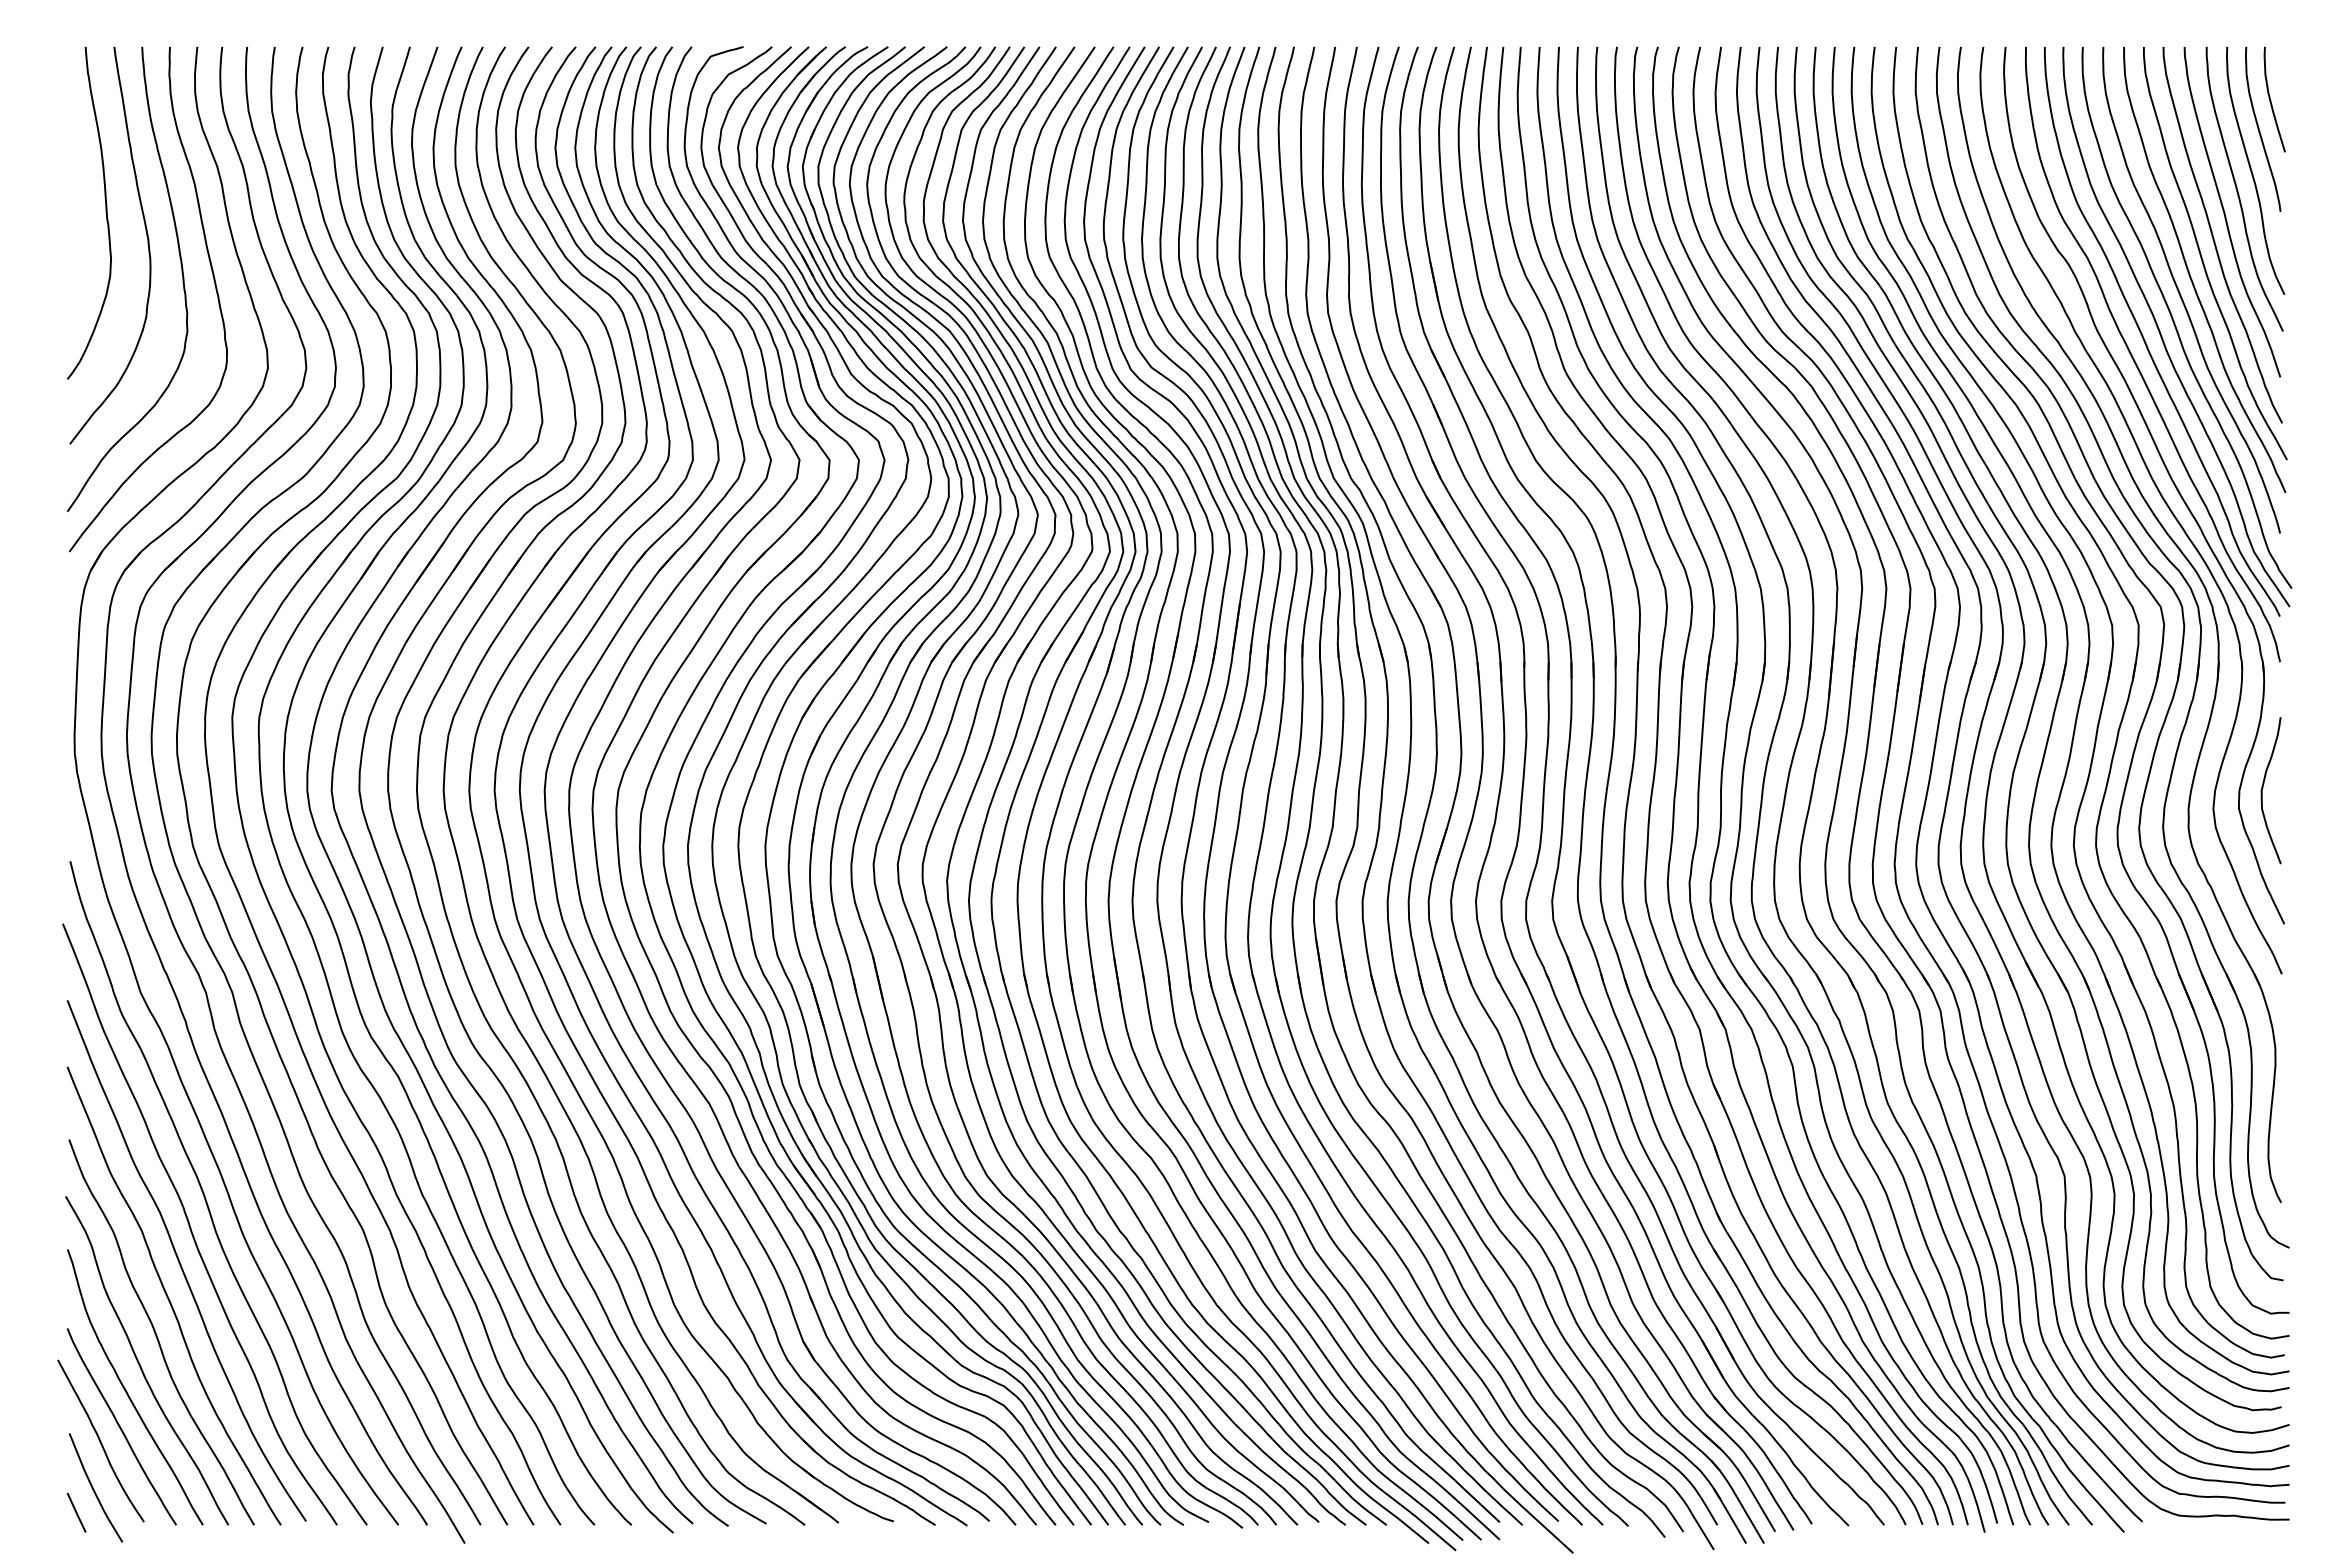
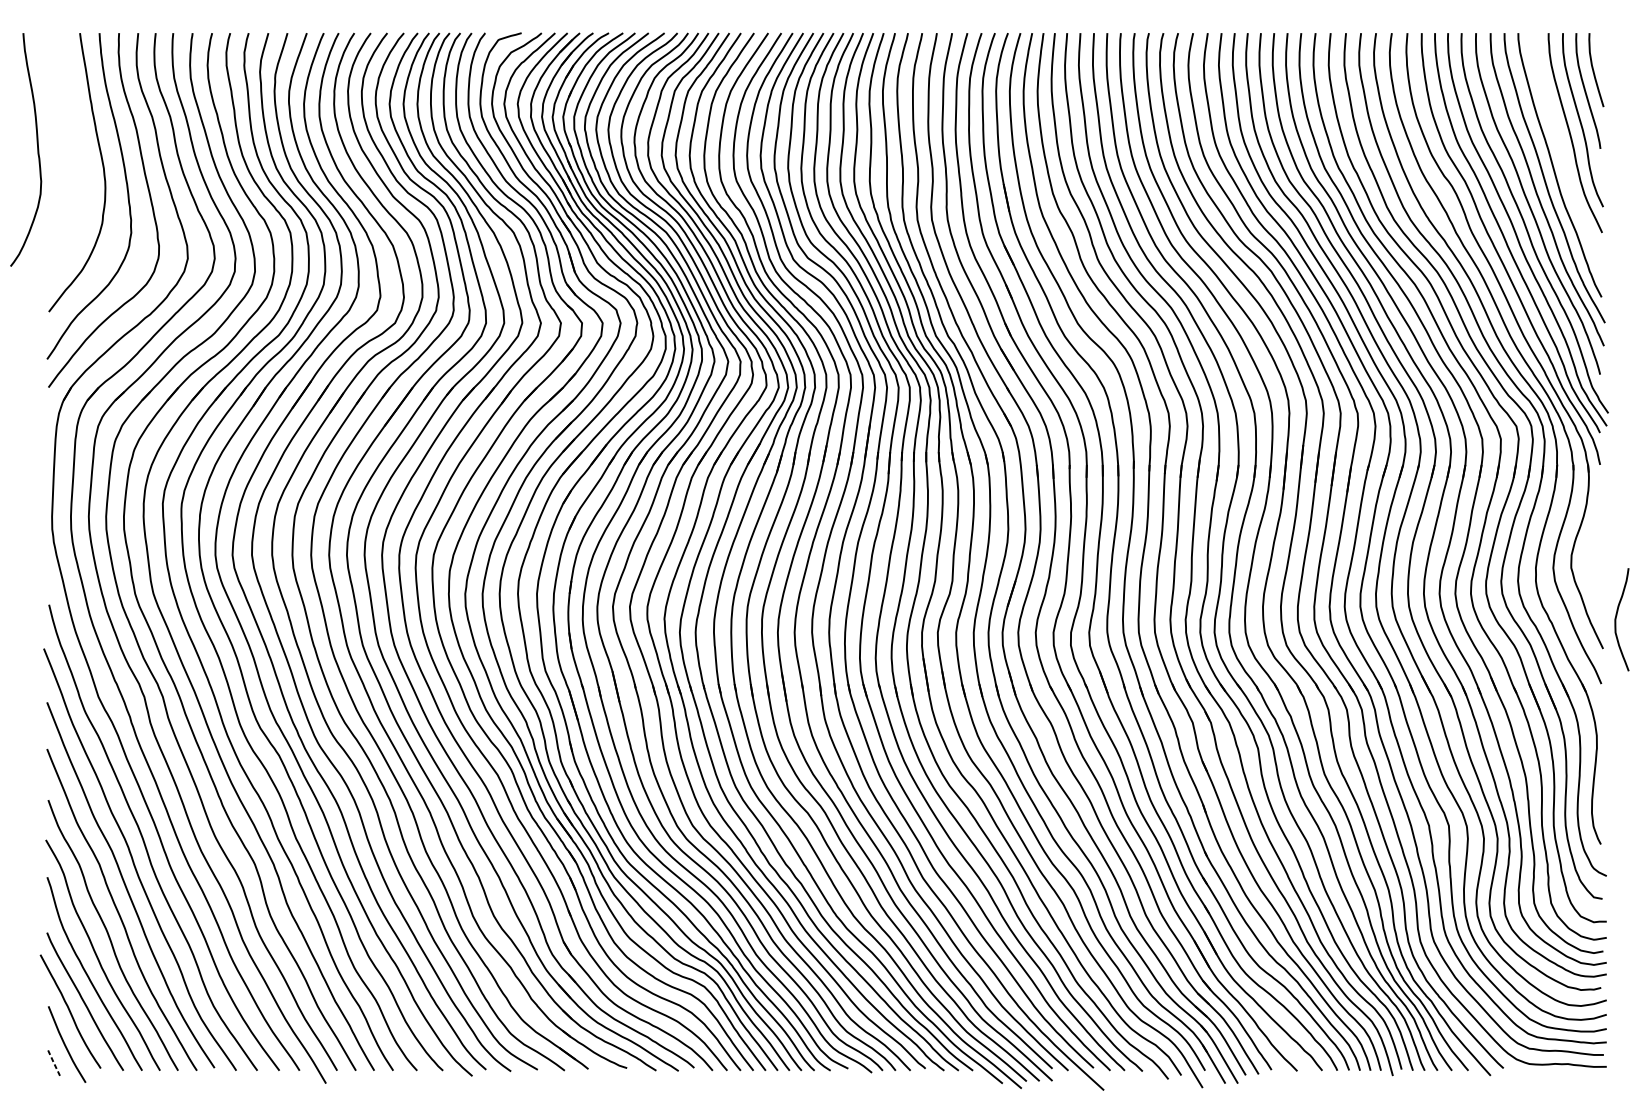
curve: (2225, 212) -> (1561, 149), removed
curve: (105, 213) -> (37, 150), moved
curve: (2263, 788) -> (1616, 618), moved
line: (76, 1513) -> (53, 1062), solid -> dashed

